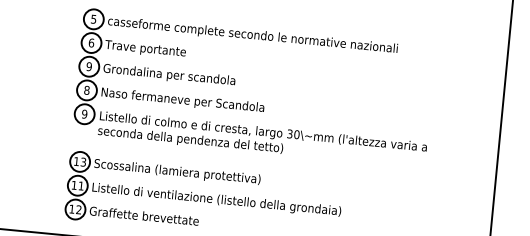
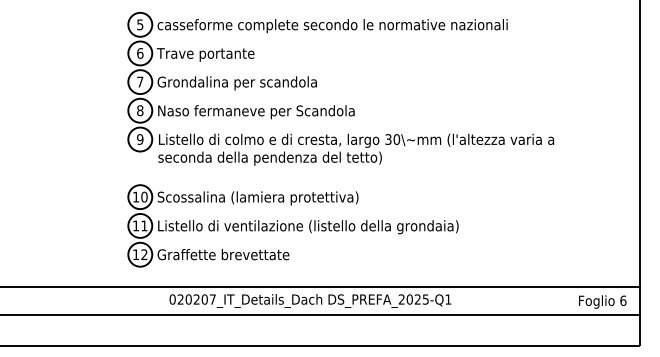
text: (89, 66) -> (140, 81), 9 -> 7
text: (83, 161) -> (144, 196), 13 -> 10

